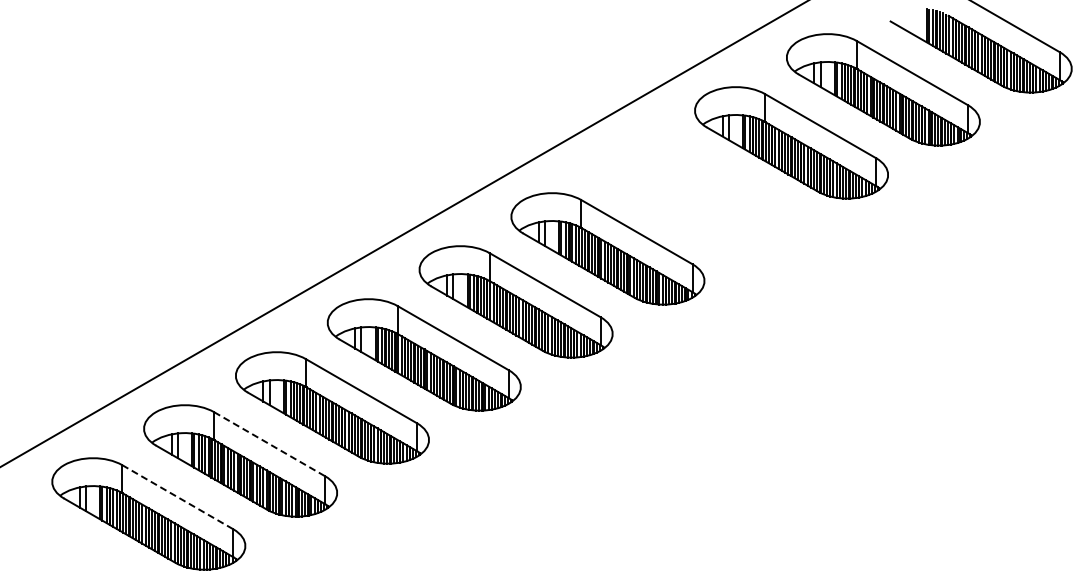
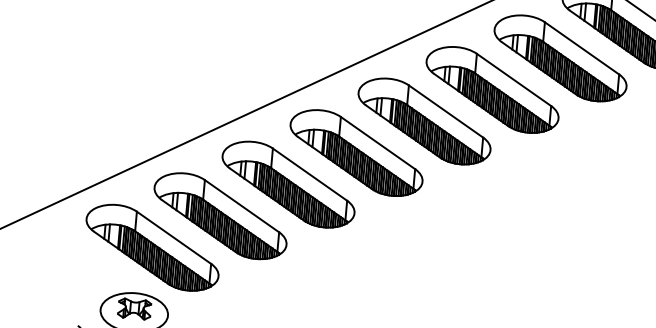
part: (699, 195) -> (560, 58), added
line: (270, 444) -> (242, 206), dashed -> solid
line: (178, 497) -> (174, 238), dashed -> solid

